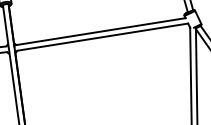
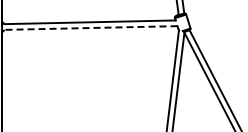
line: (102, 37) -> (90, 28), solid -> dashed

